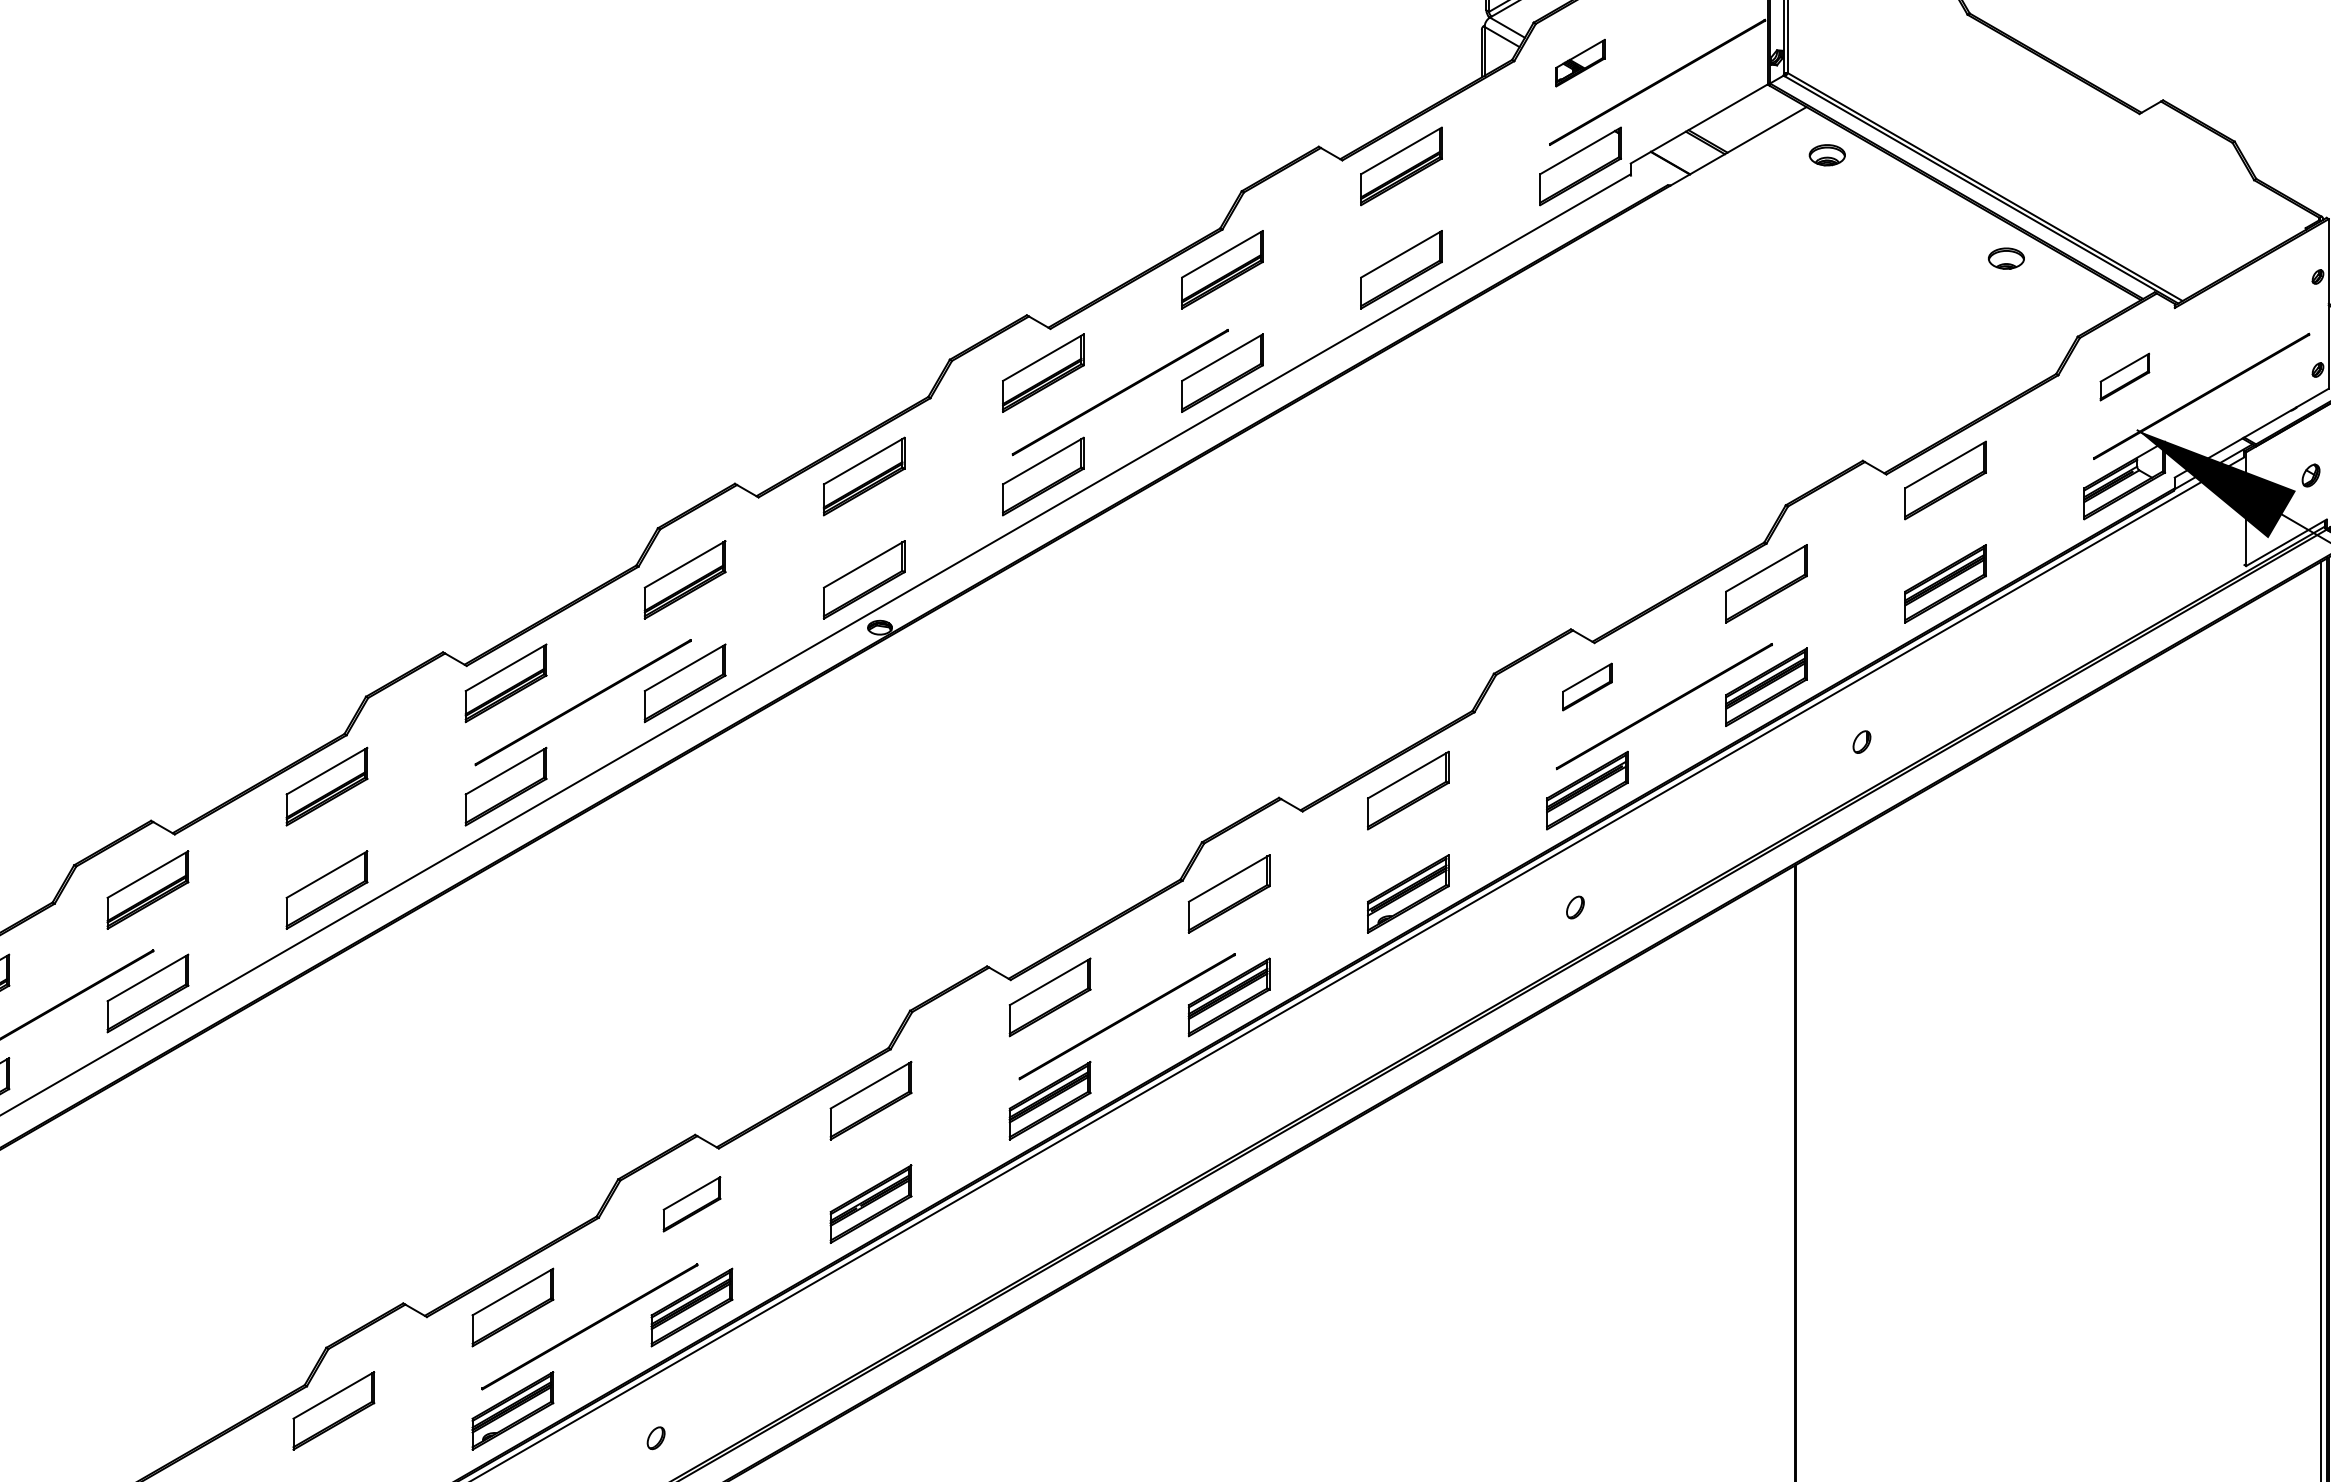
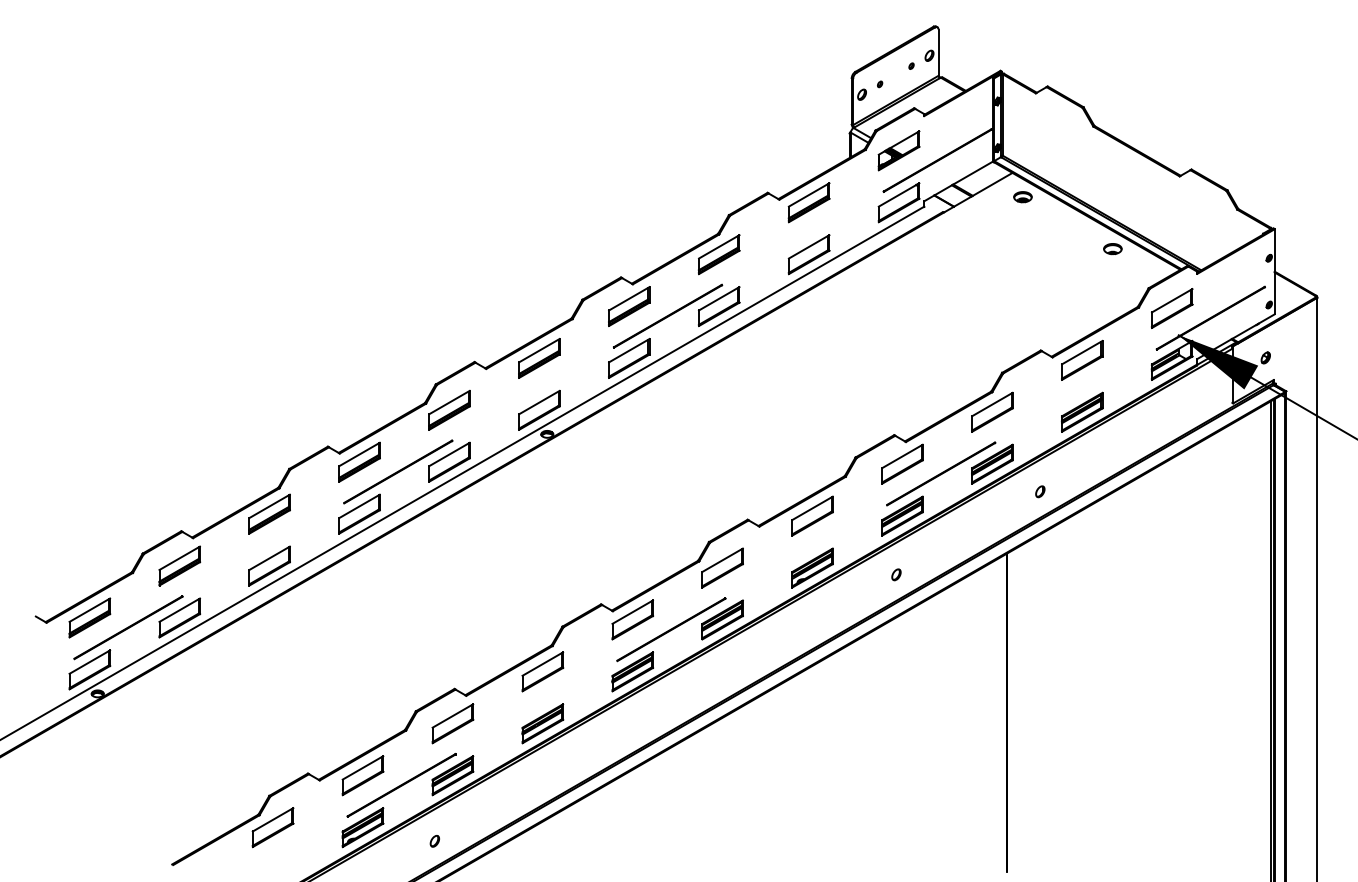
part: (1579, 62) -> (898, 150), size x1.67
part: (2125, 377) -> (1172, 308), size x1.67
part: (1587, 685) -> (902, 463), size x1.67
part: (691, 1203) -> (452, 723), size x1.43

